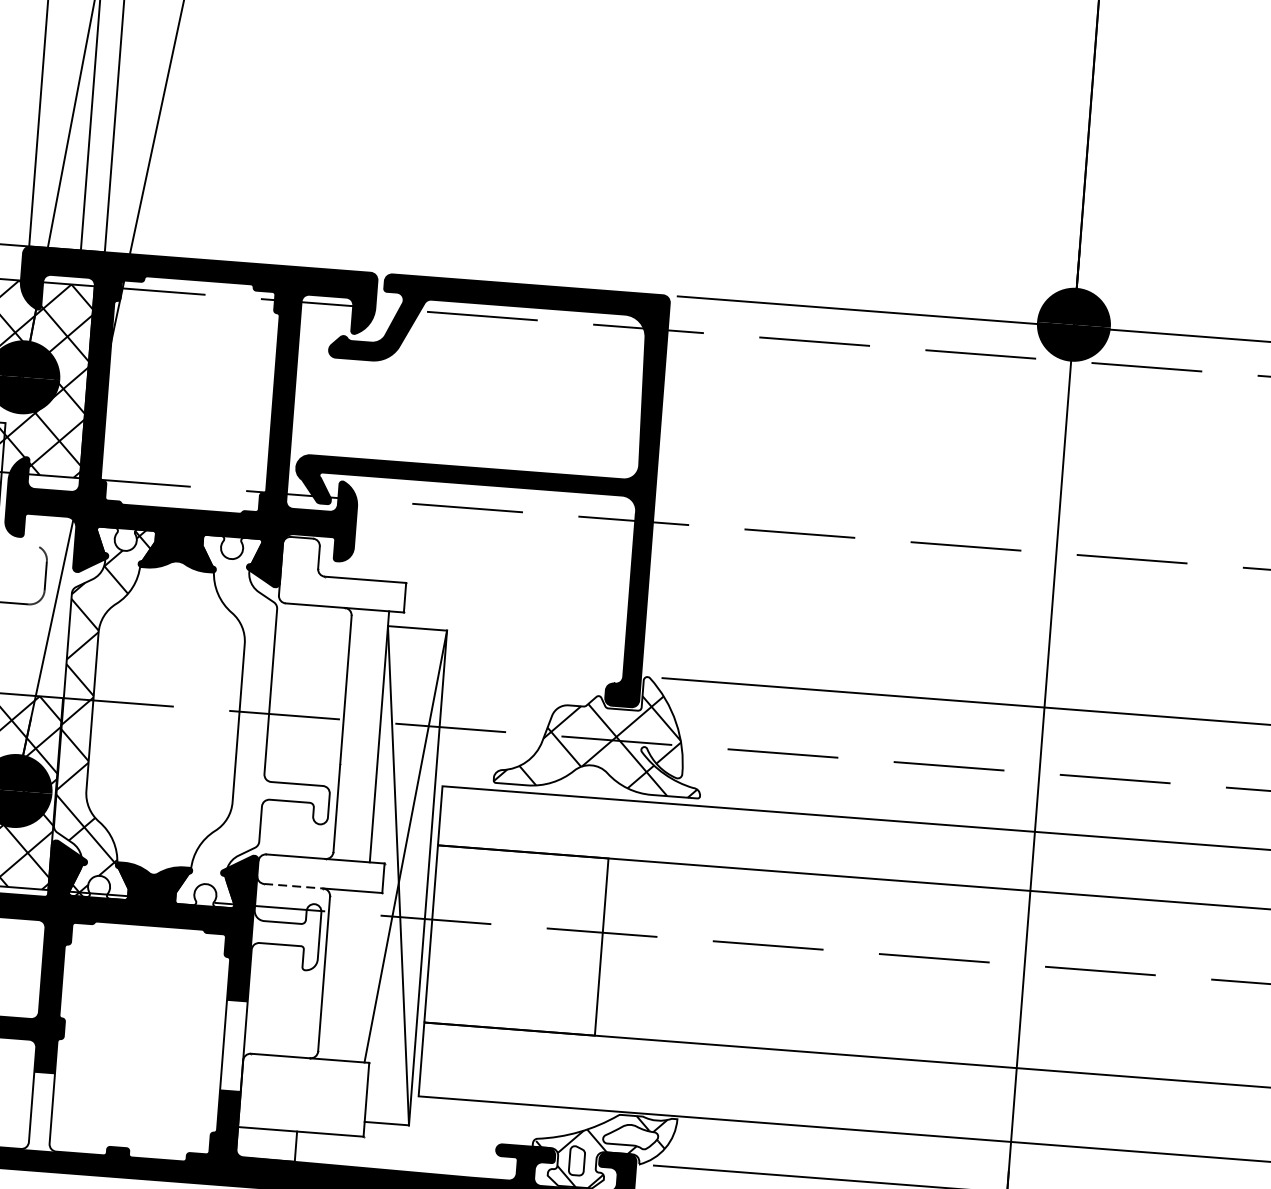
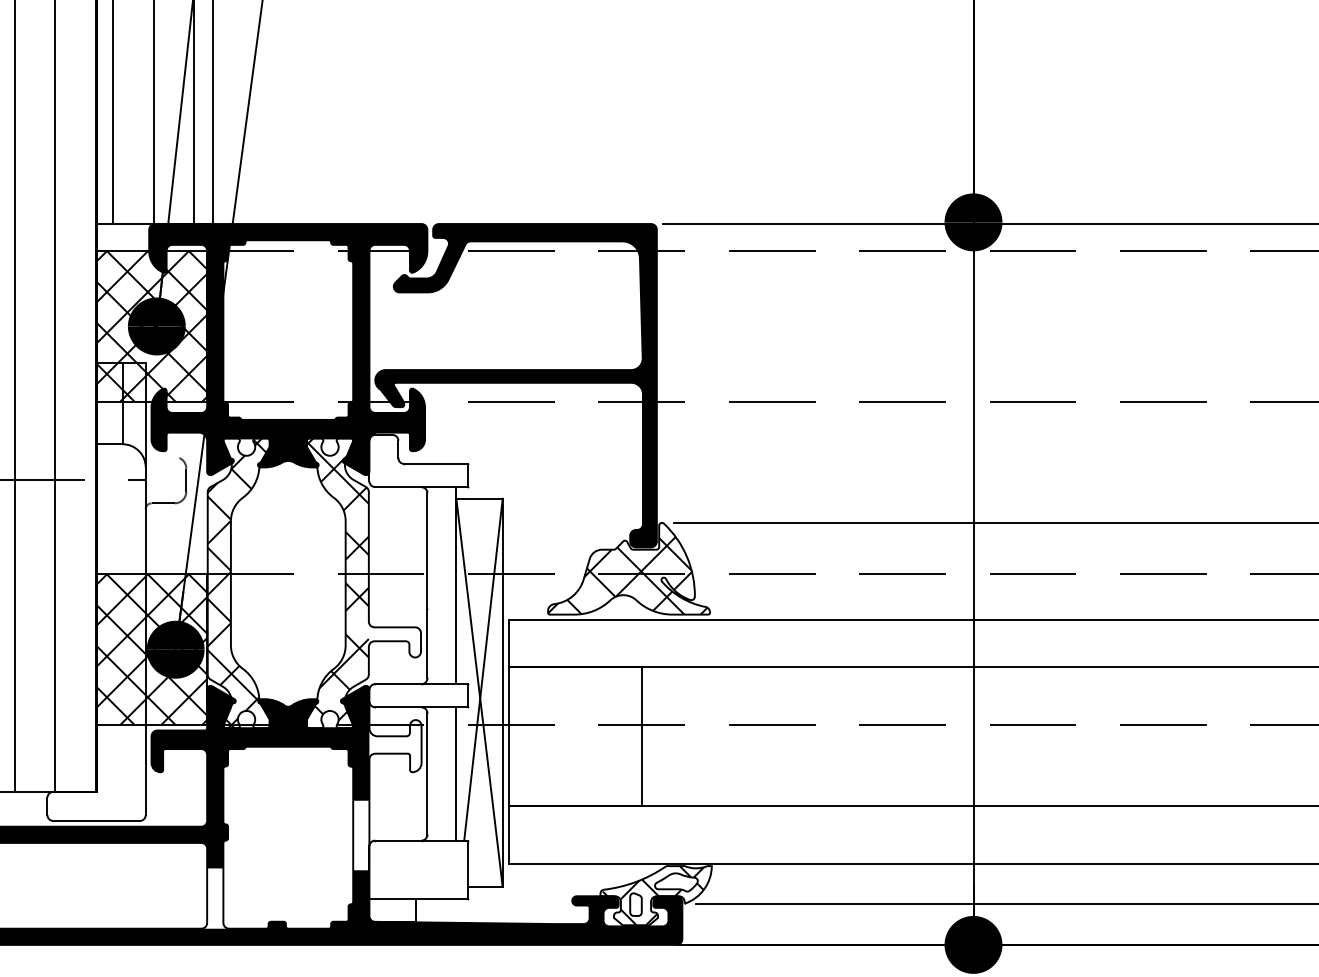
hatch: (228, 717) -> (337, 579), added
line: (293, 886) -> (398, 707), dashed -> solid
line: (361, 976) -> (456, 773), added

